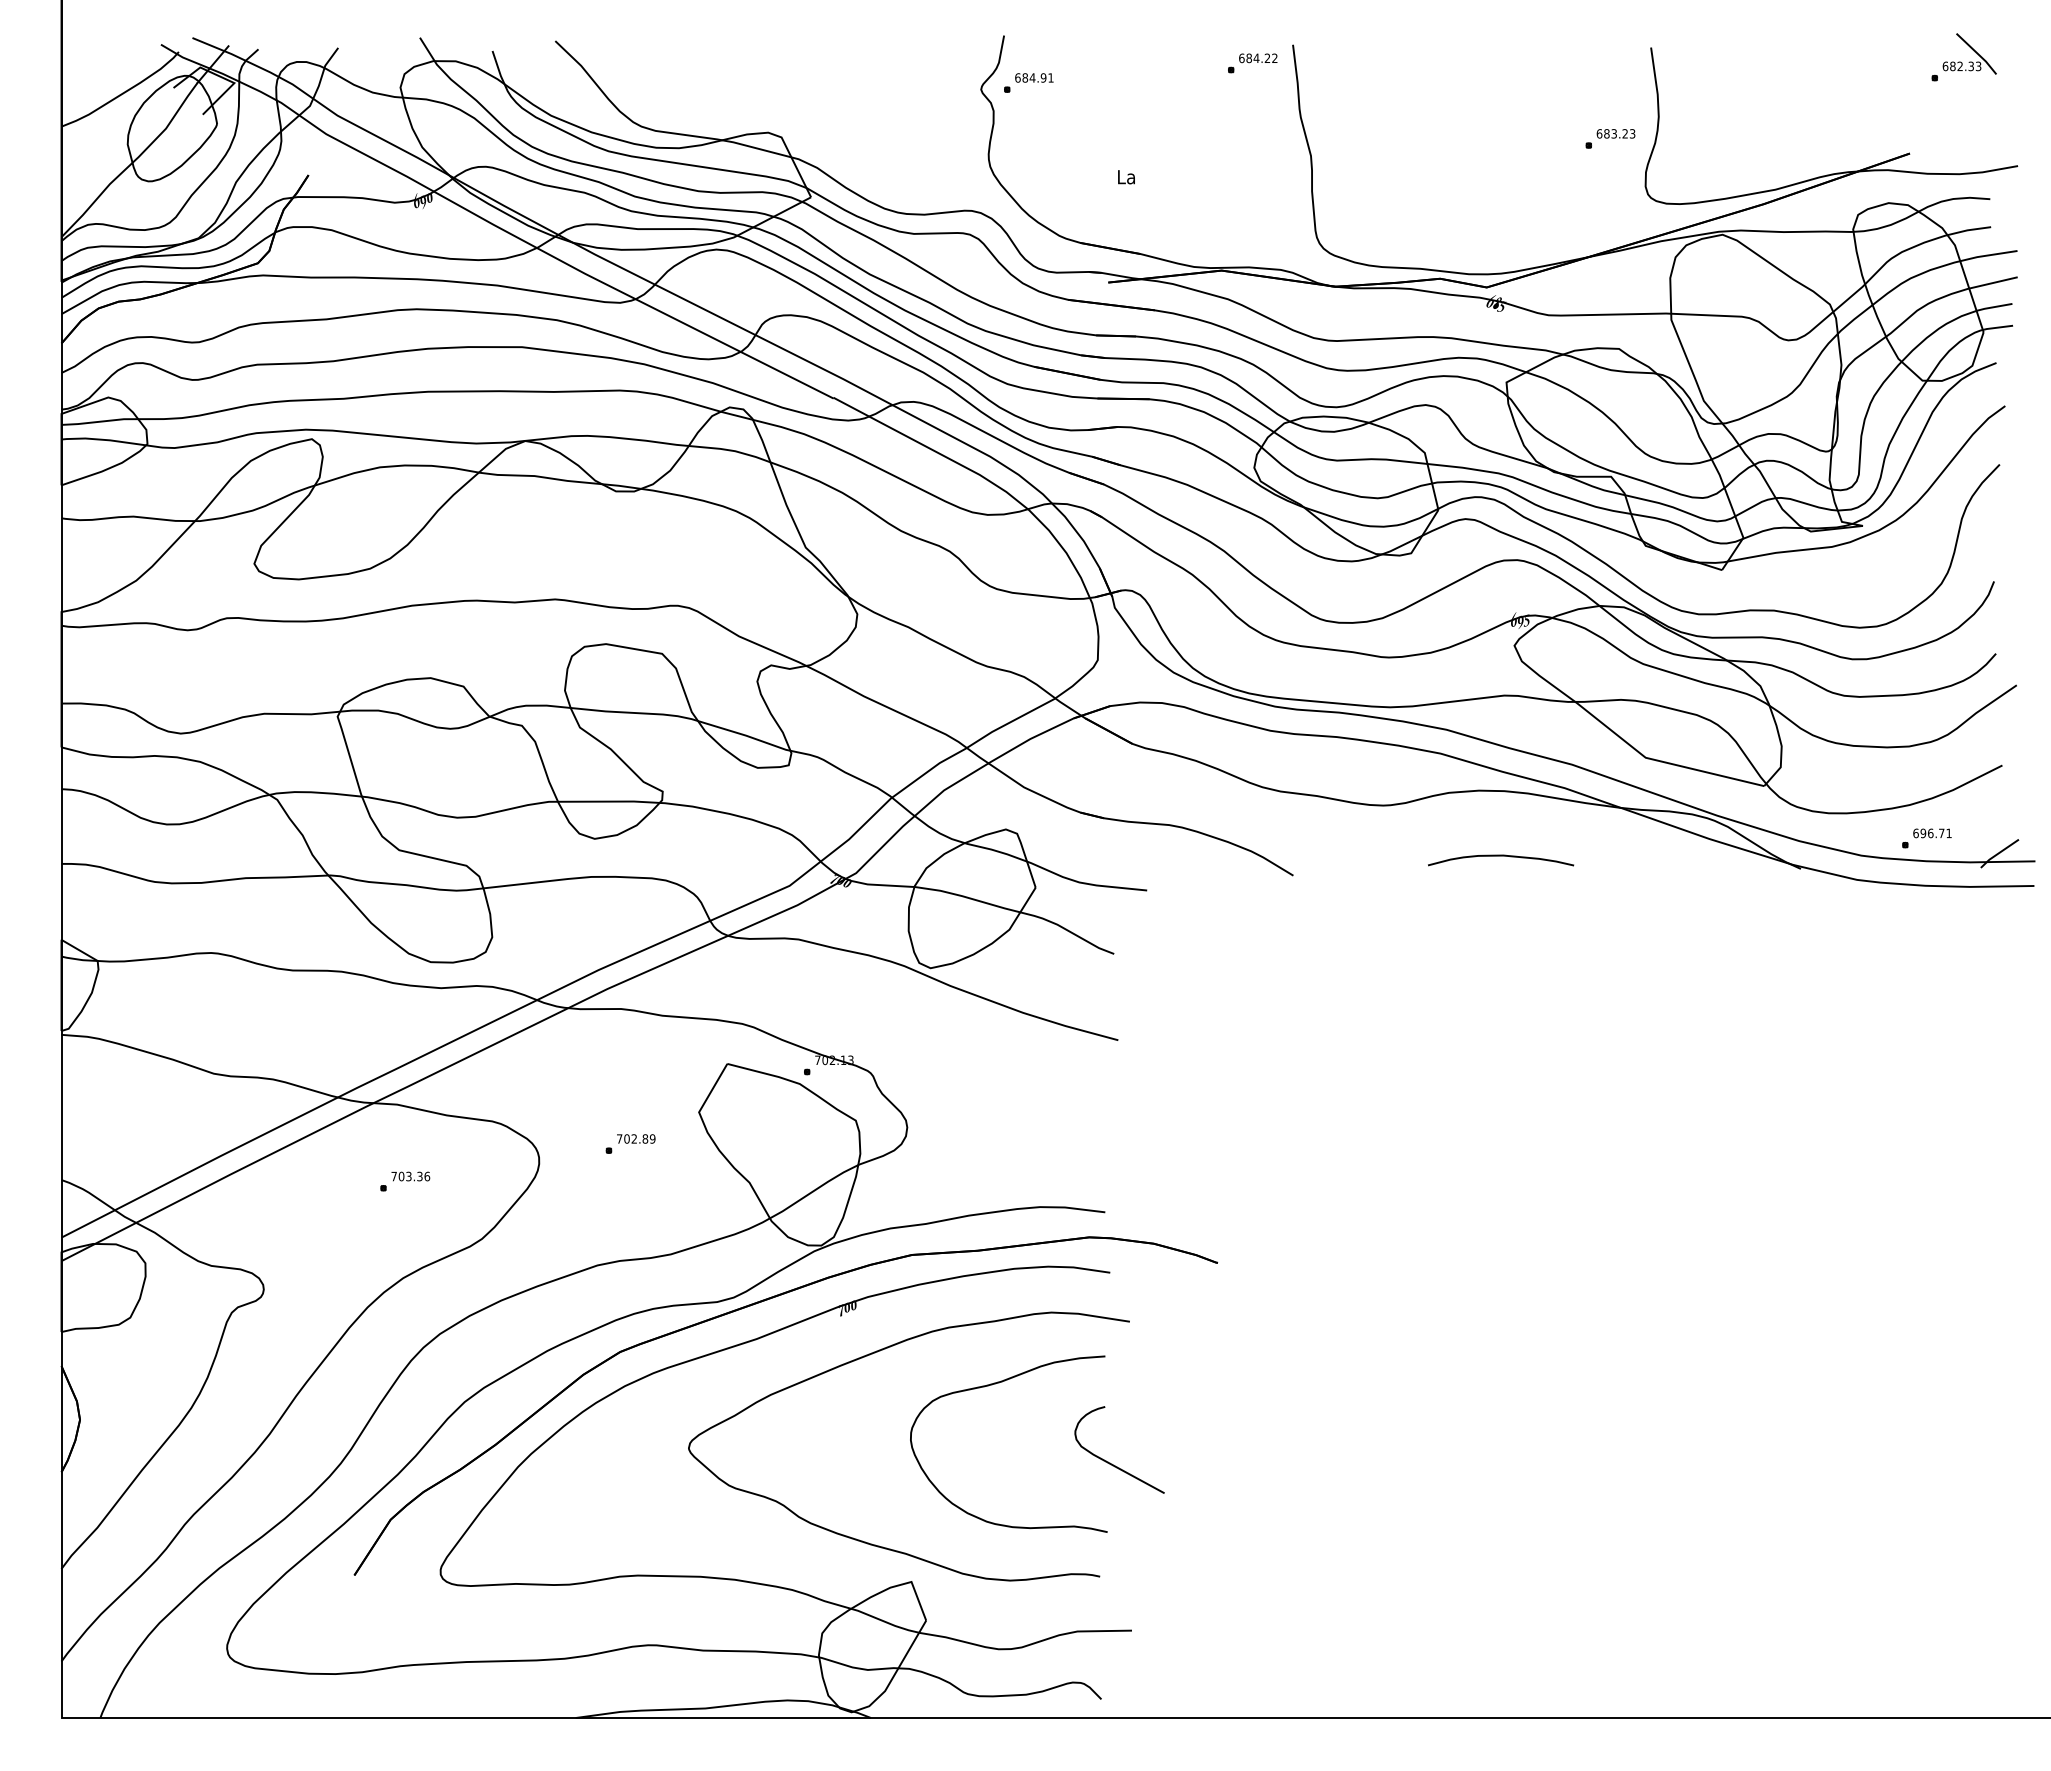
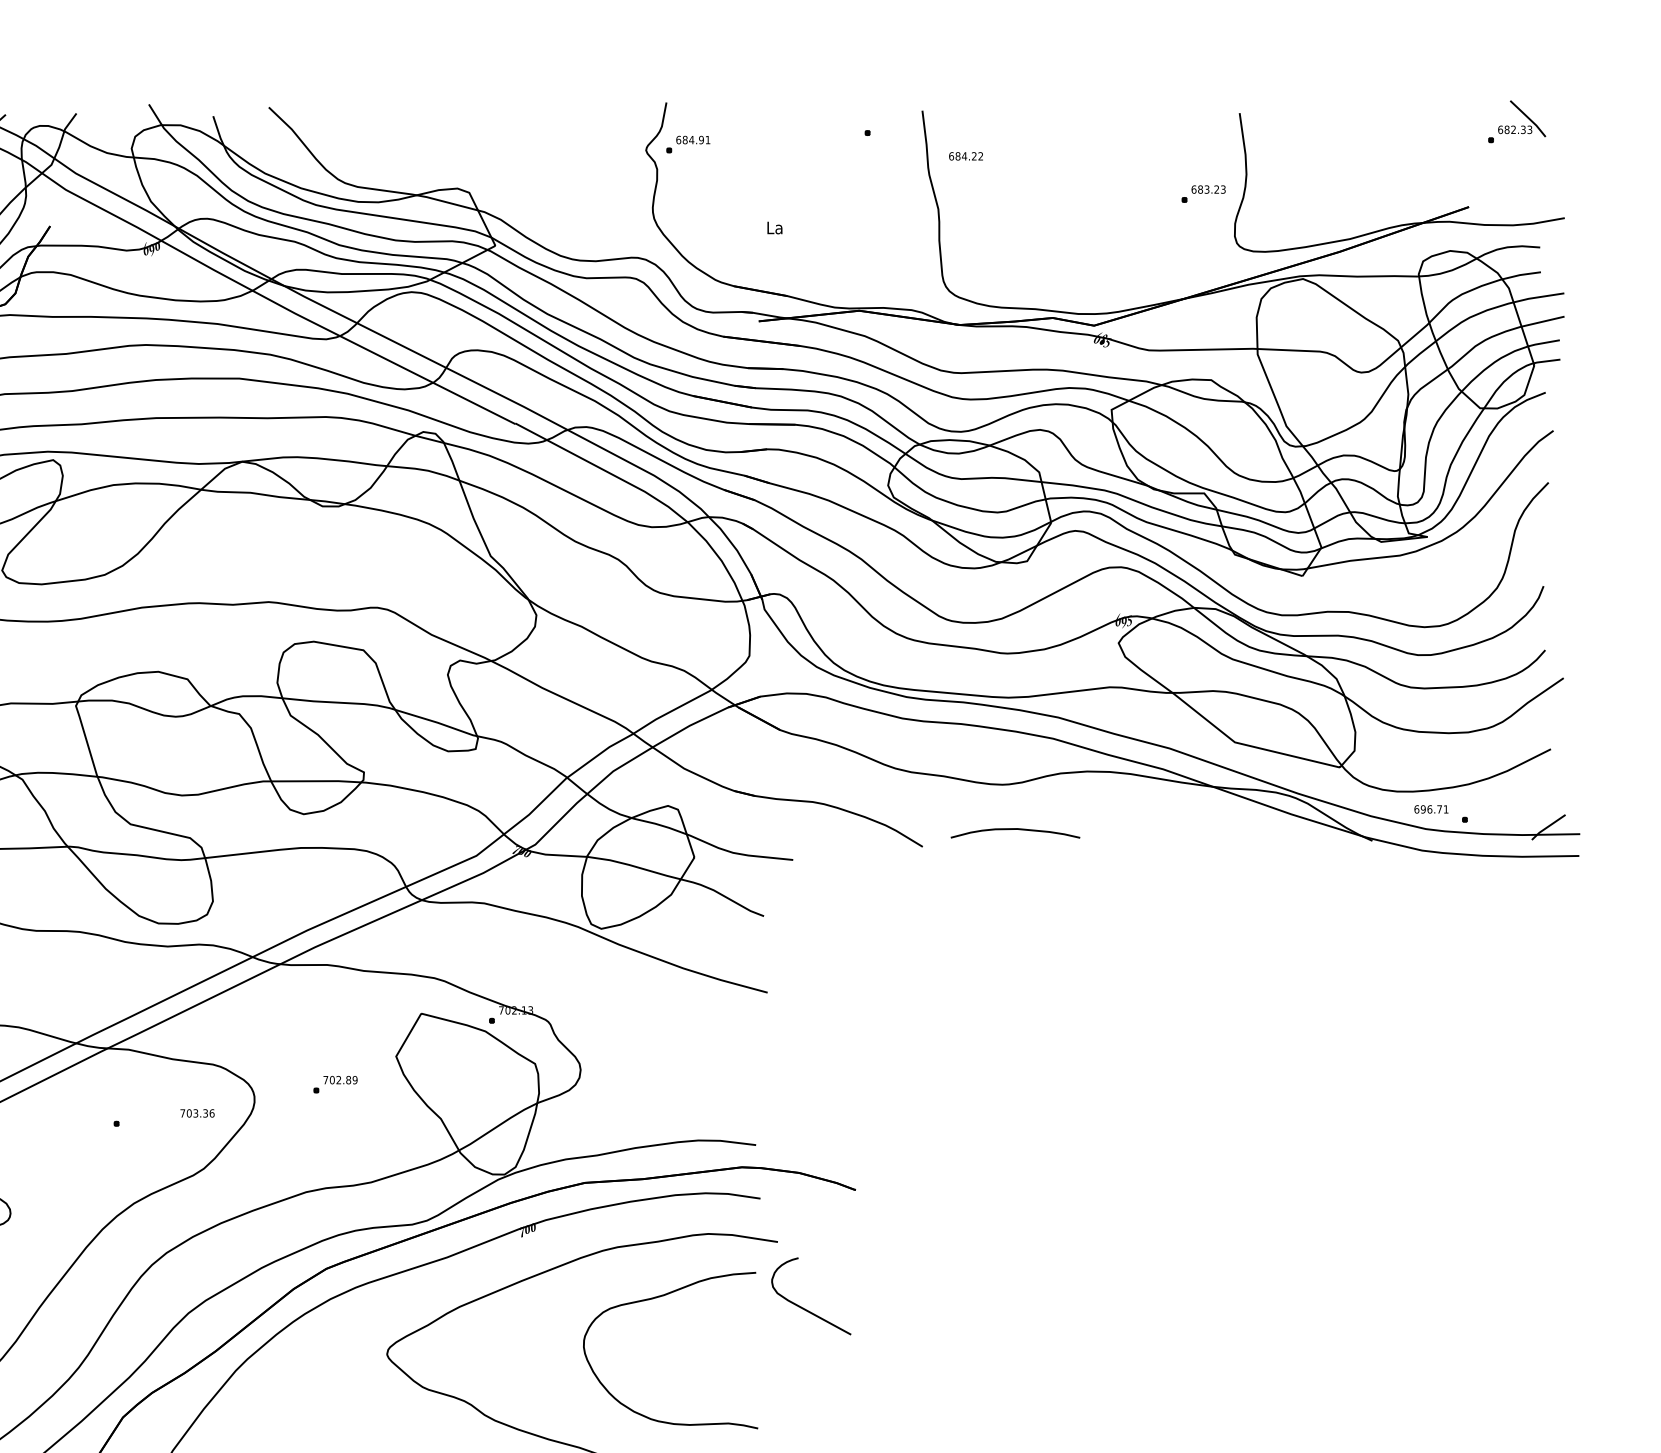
text: (1258, 58) -> (966, 156), moved
text: (1932, 833) -> (1431, 809), moved
curve: (1501, 856) -> (1015, 829), moved
text: (410, 1176) -> (197, 1113), moved
curve: (1110, 1462) -> (803, 1307), moved

